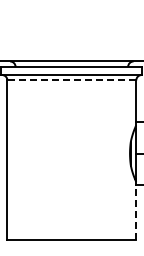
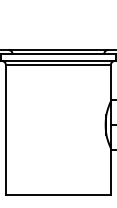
line: (71, 80) -> (58, 65), dashed -> solid
line: (136, 212) -> (110, 172), dashed -> solid

